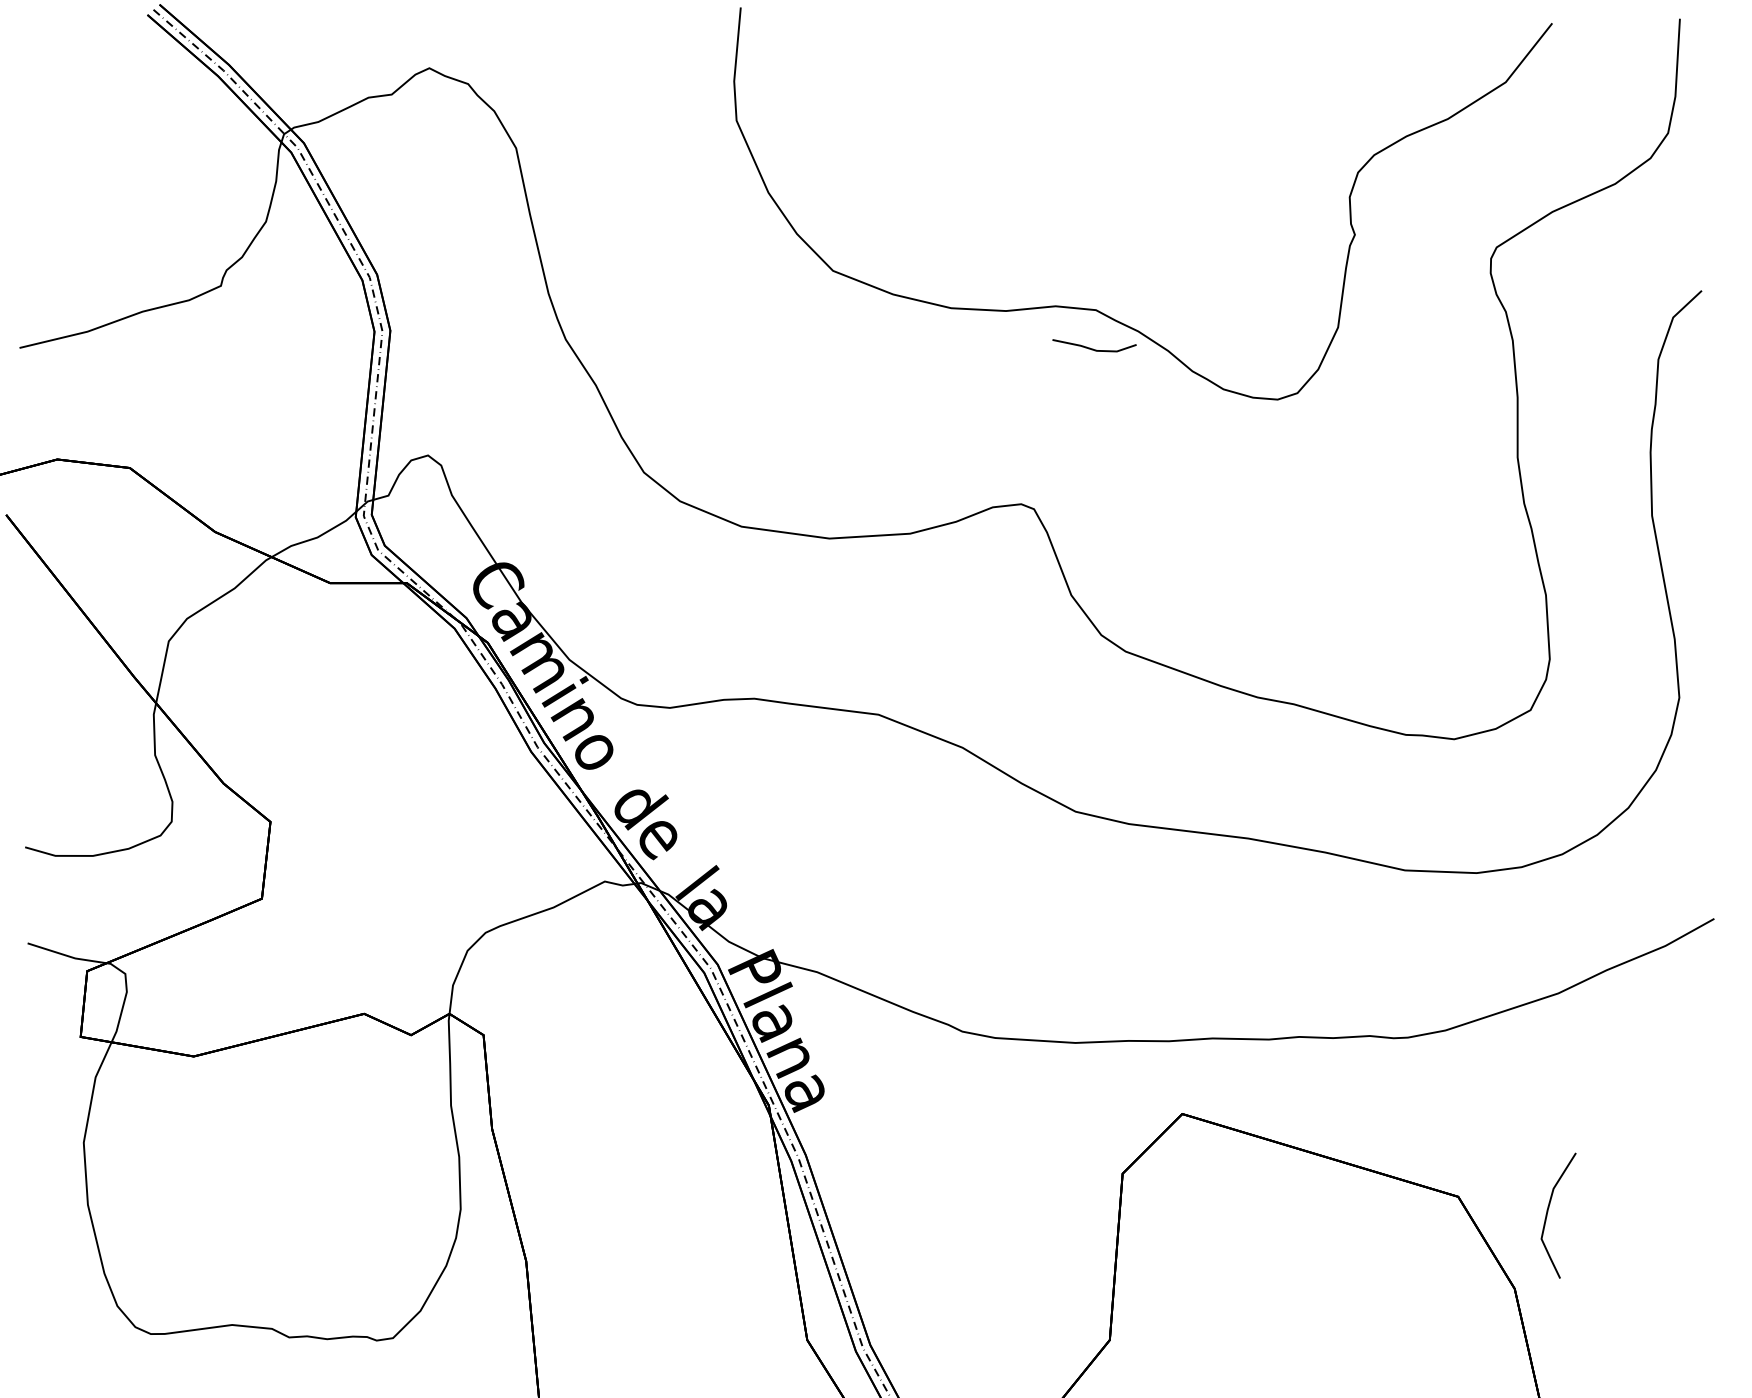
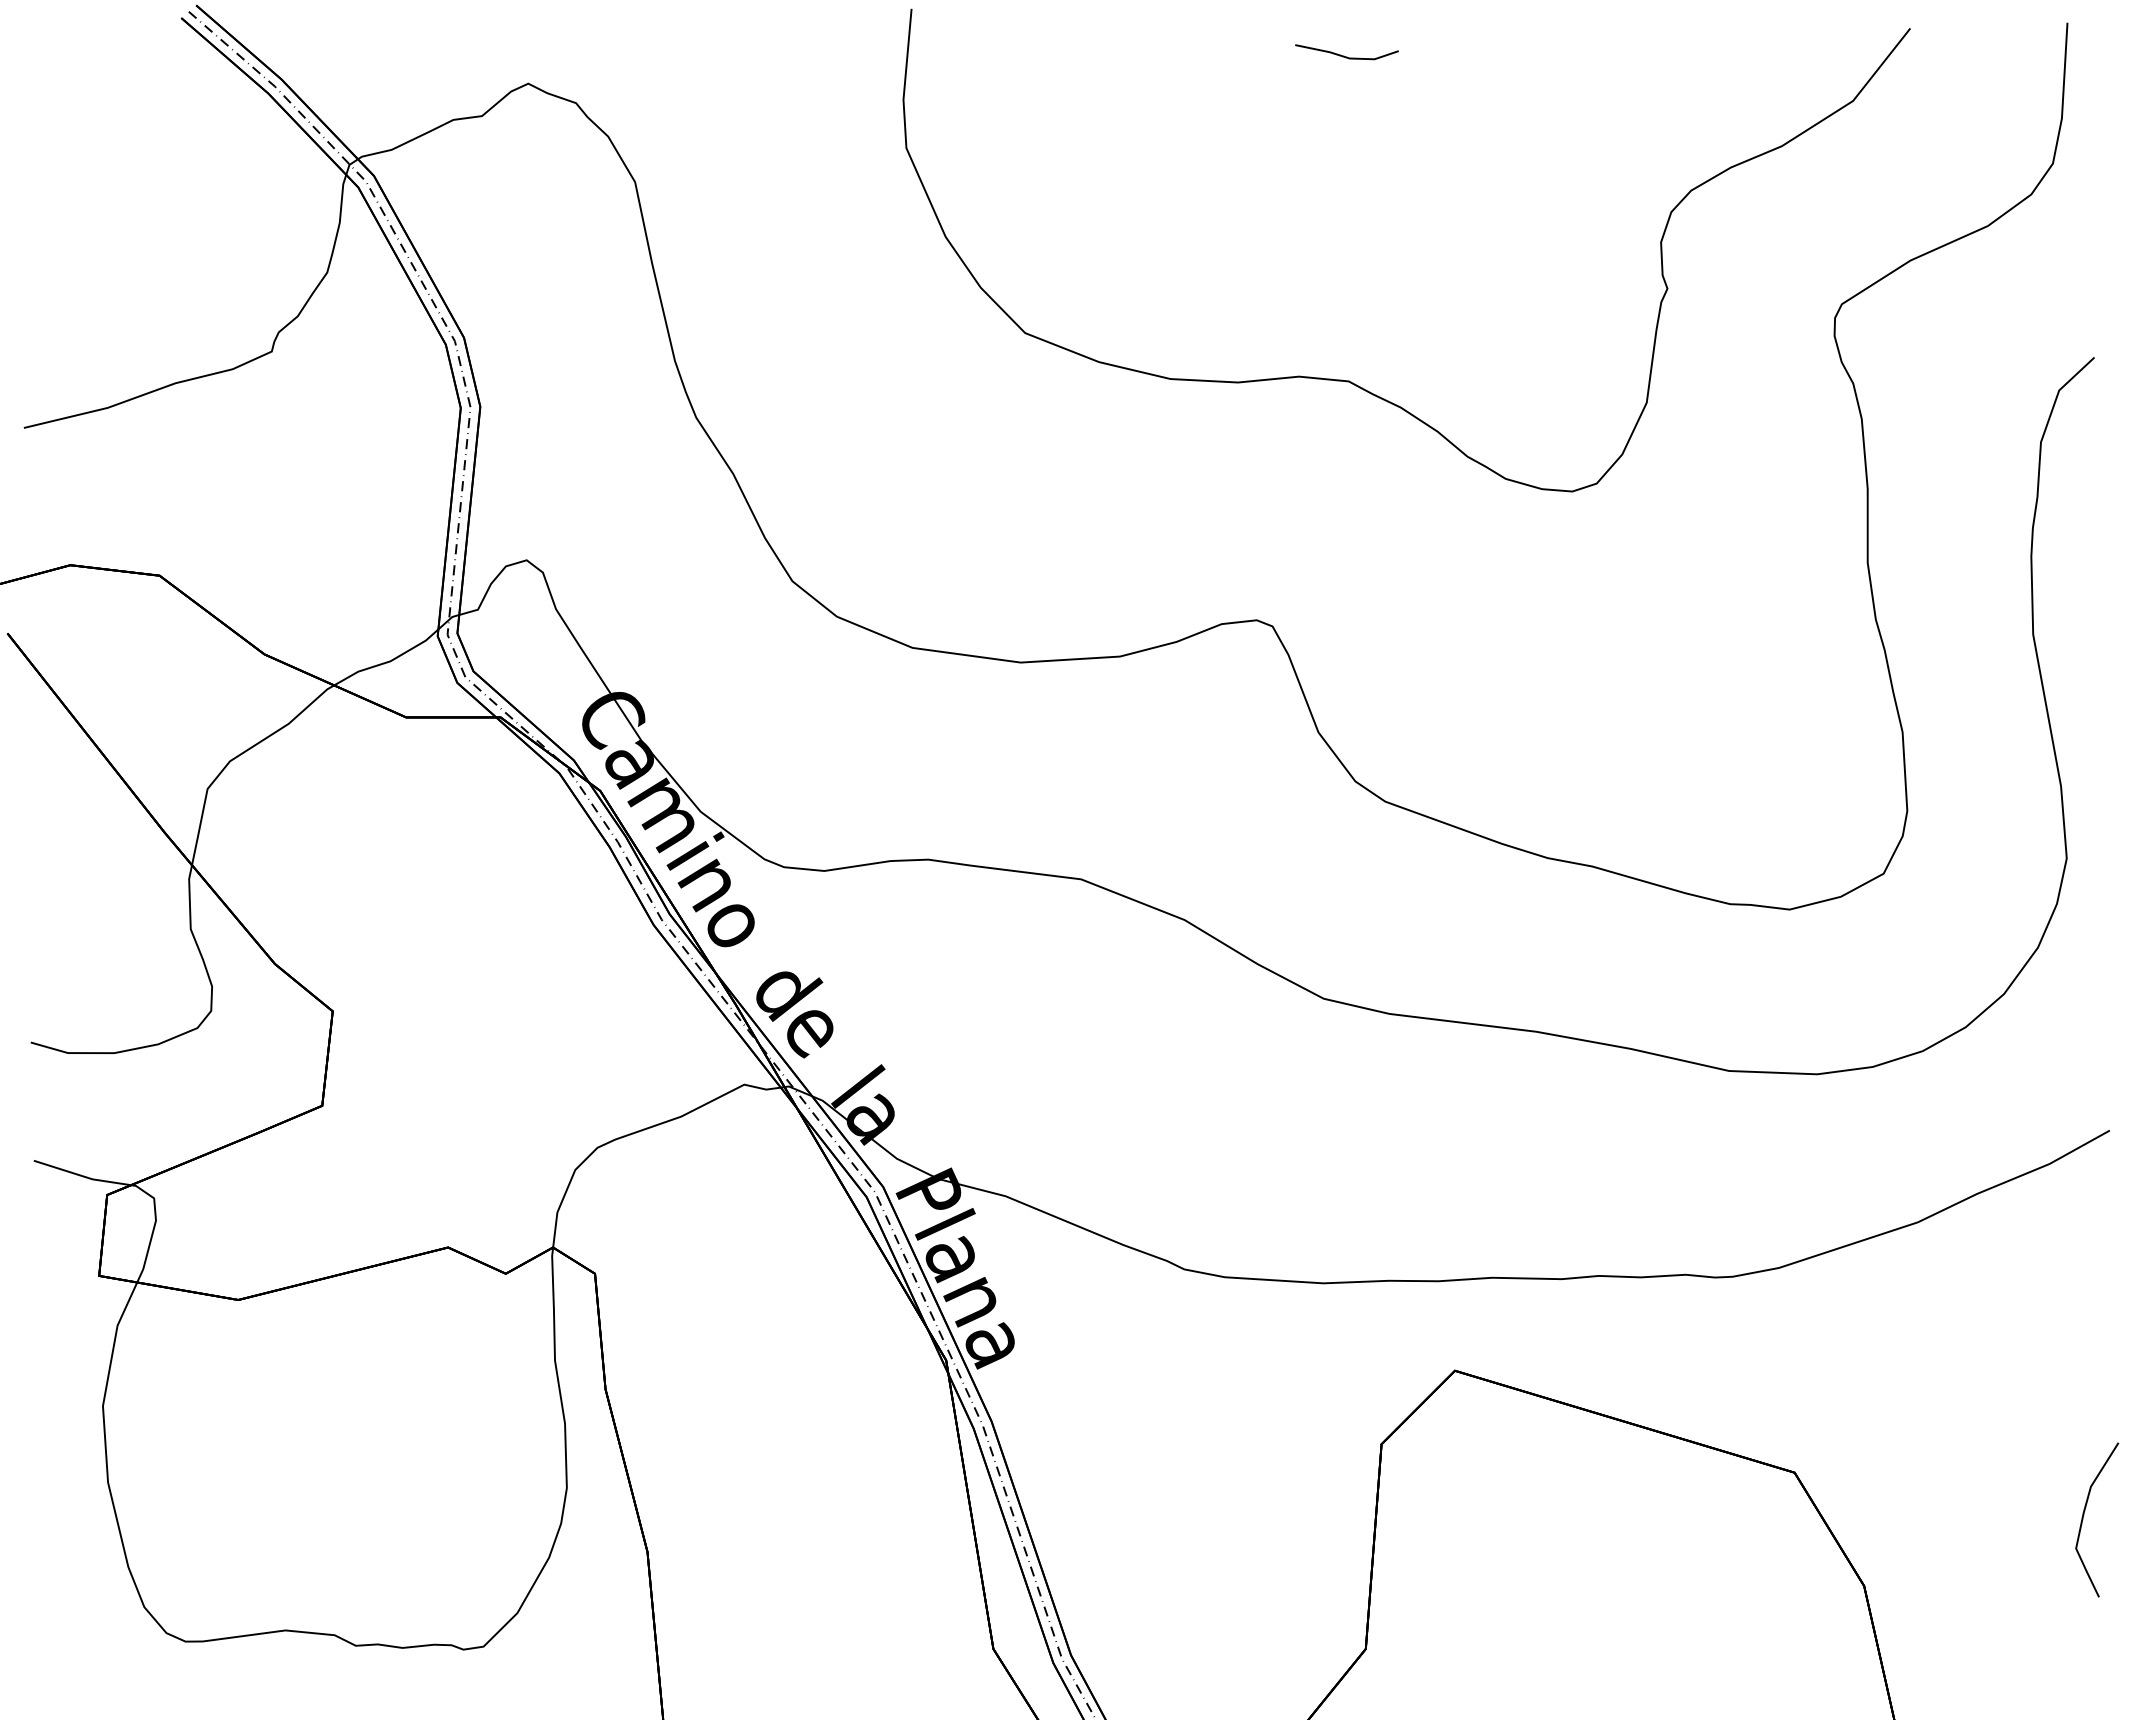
line: (1092, 348) -> (1344, 55), moved
curve: (1548, 1212) -> (2084, 1515), moved

